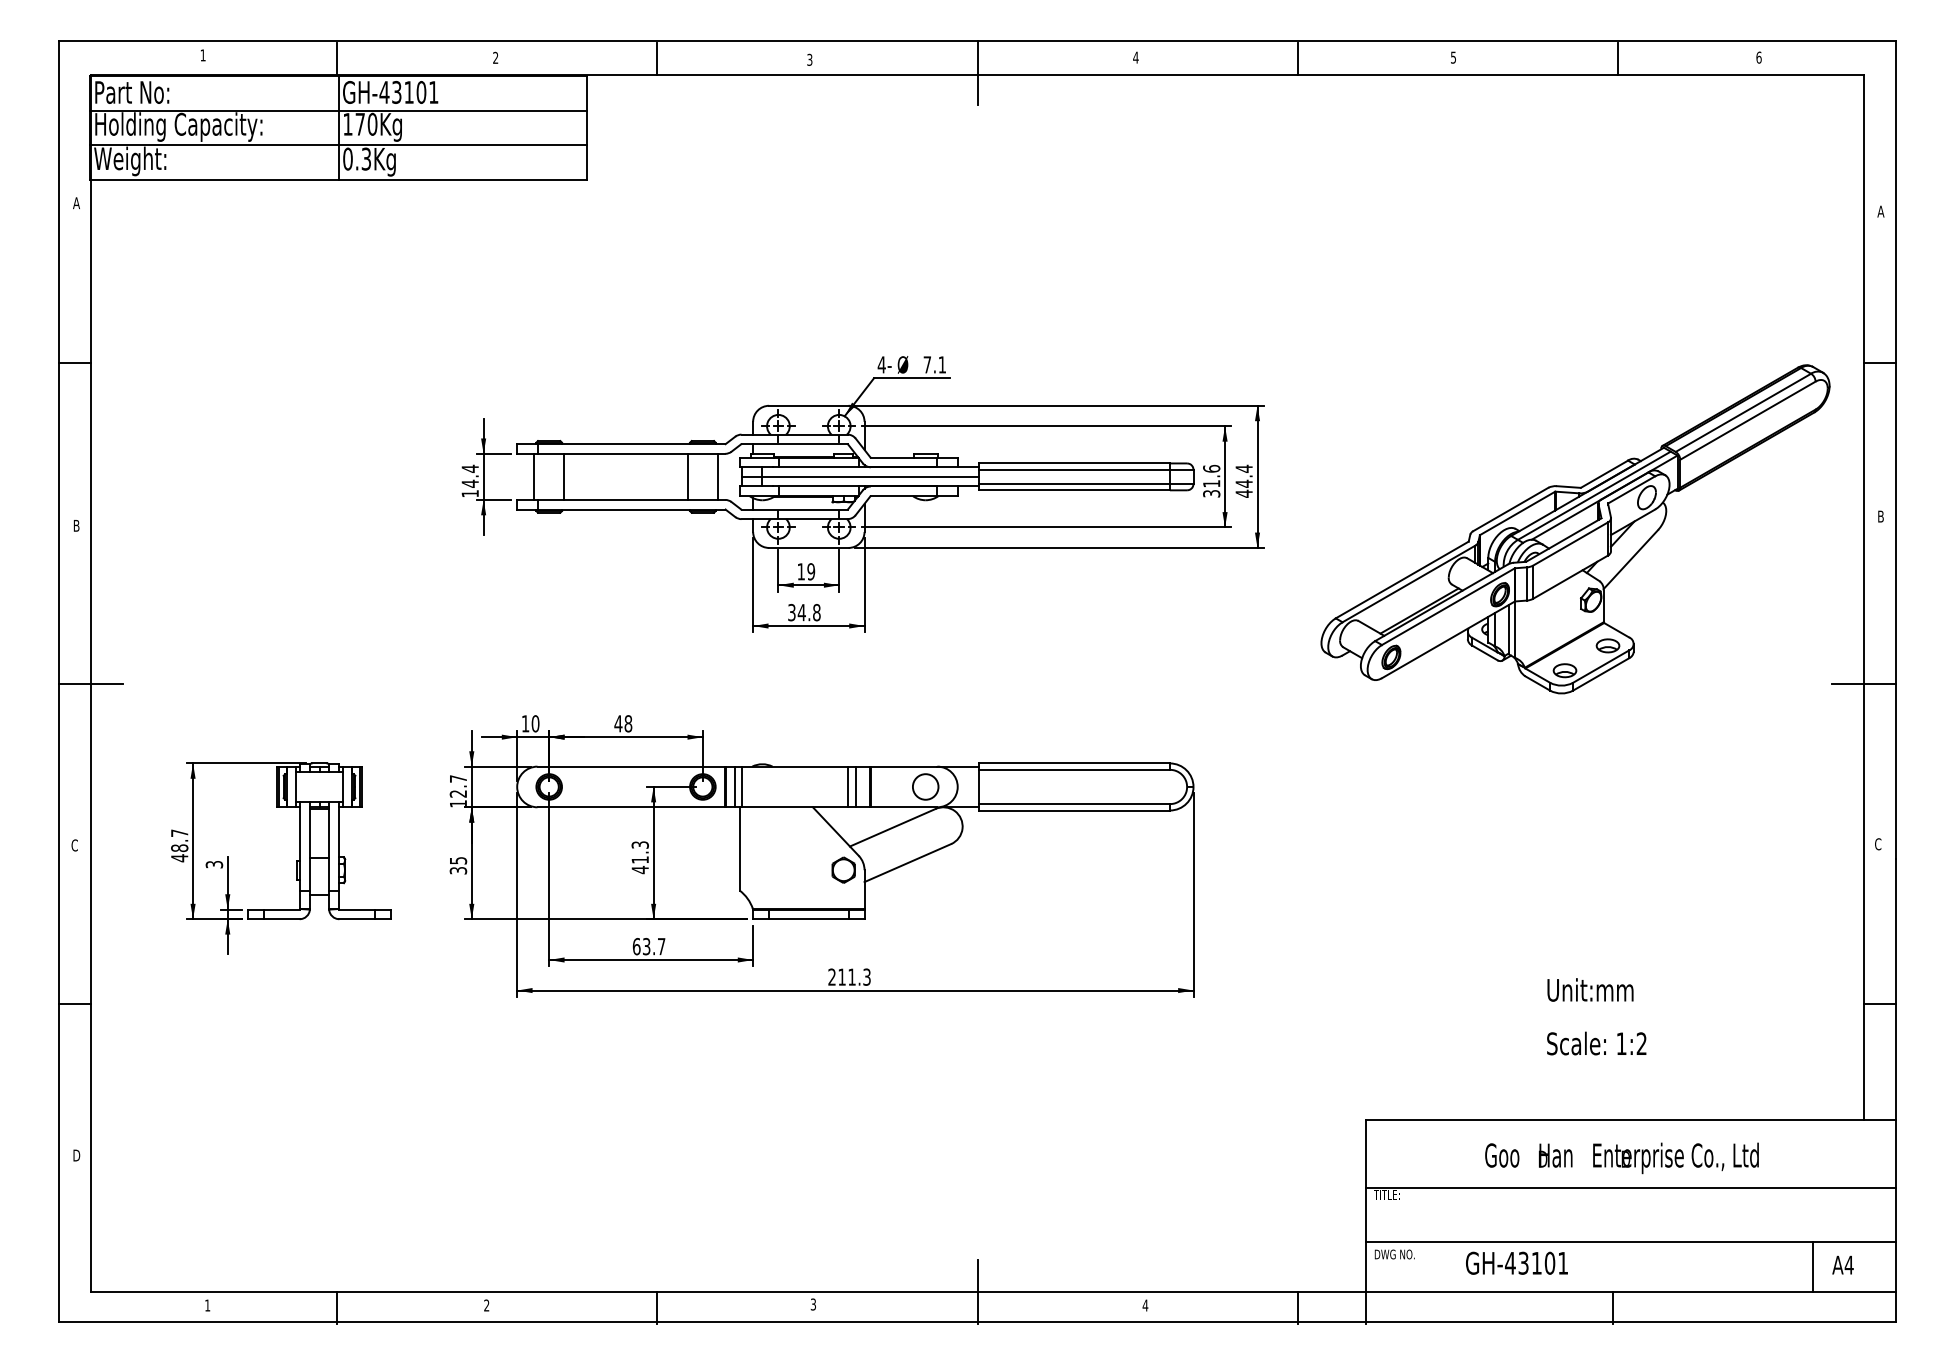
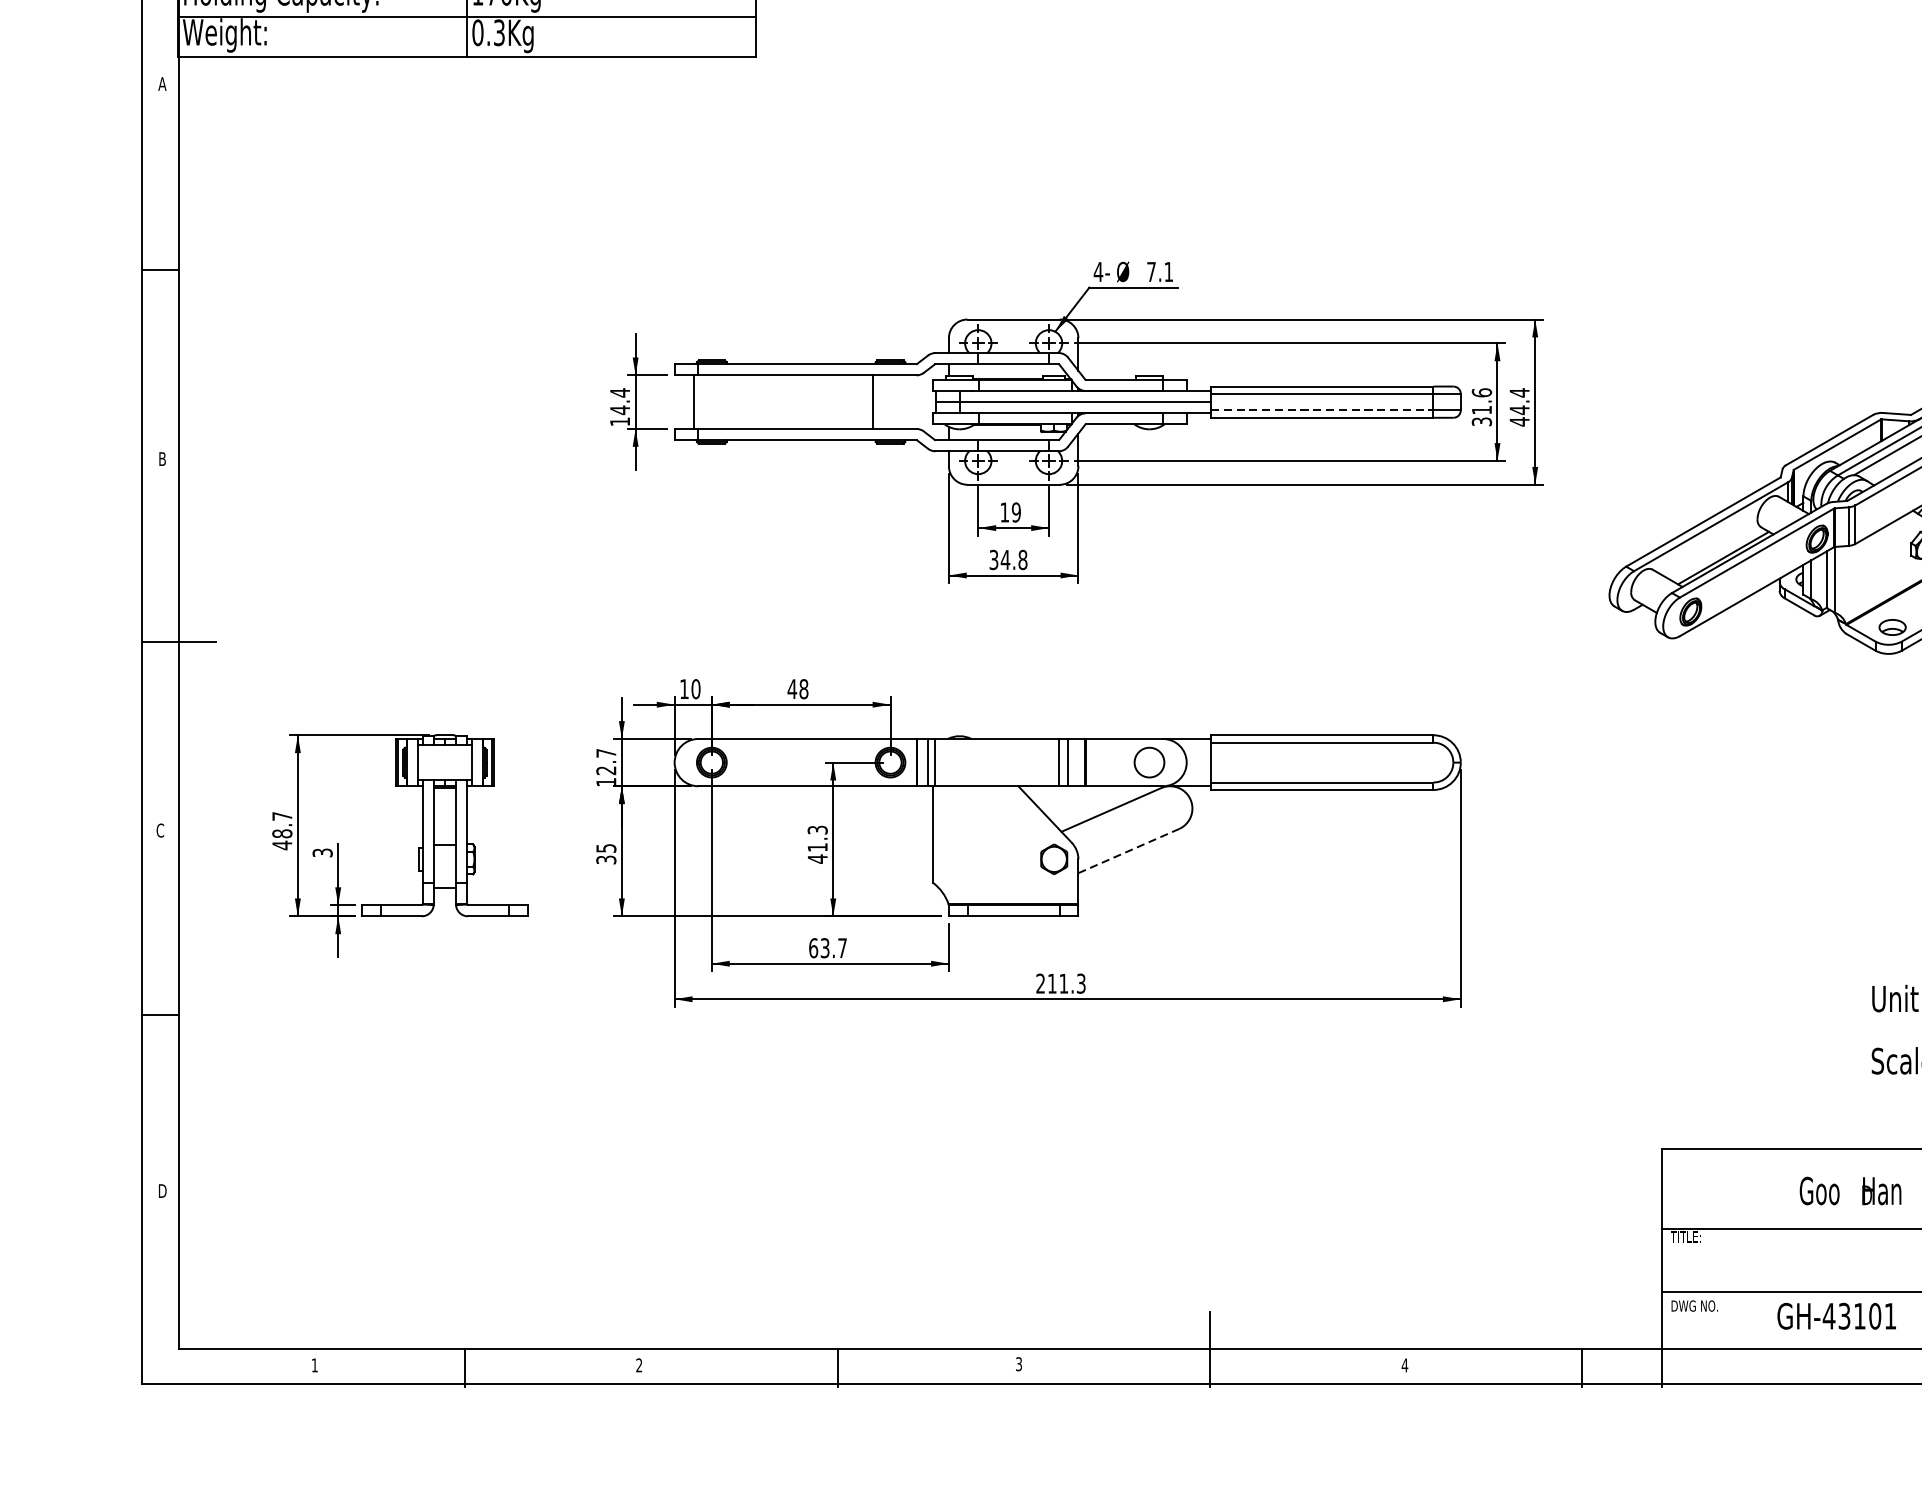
line: (564, 476) -> (729, 401), removed
line: (718, 476) -> (908, 401), removed
line: (1074, 483) -> (1322, 409), solid -> dashed
line: (908, 862) -> (1129, 850), solid -> dashed

